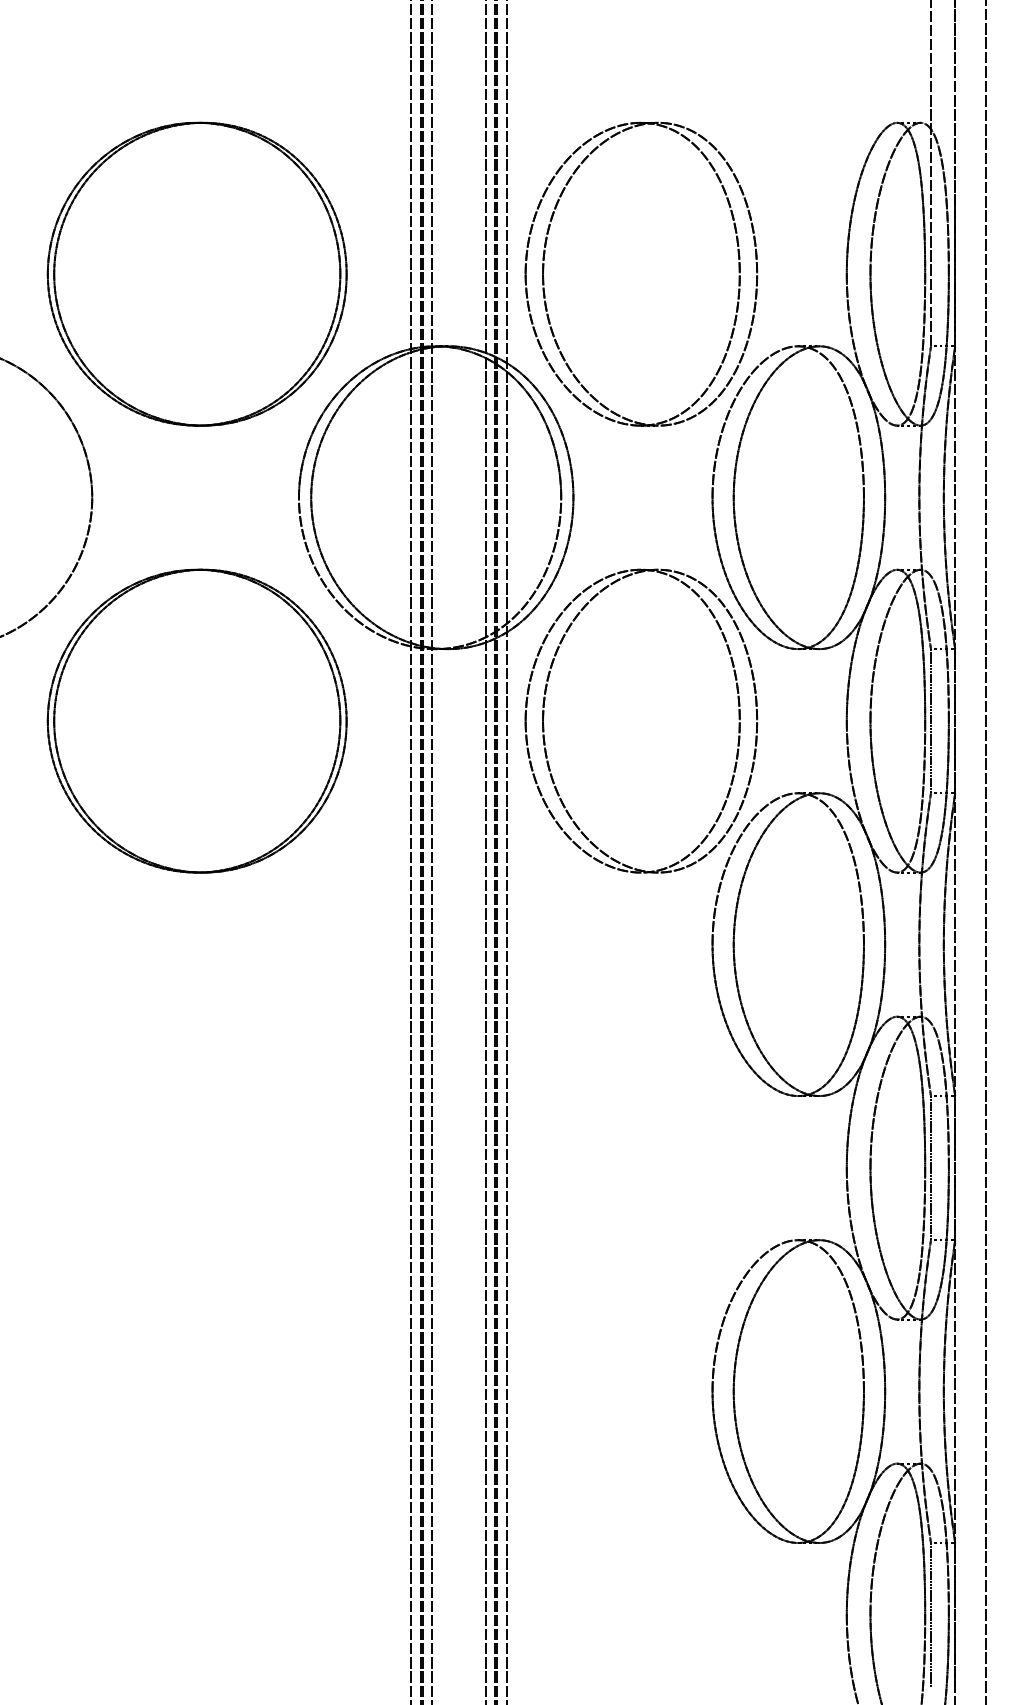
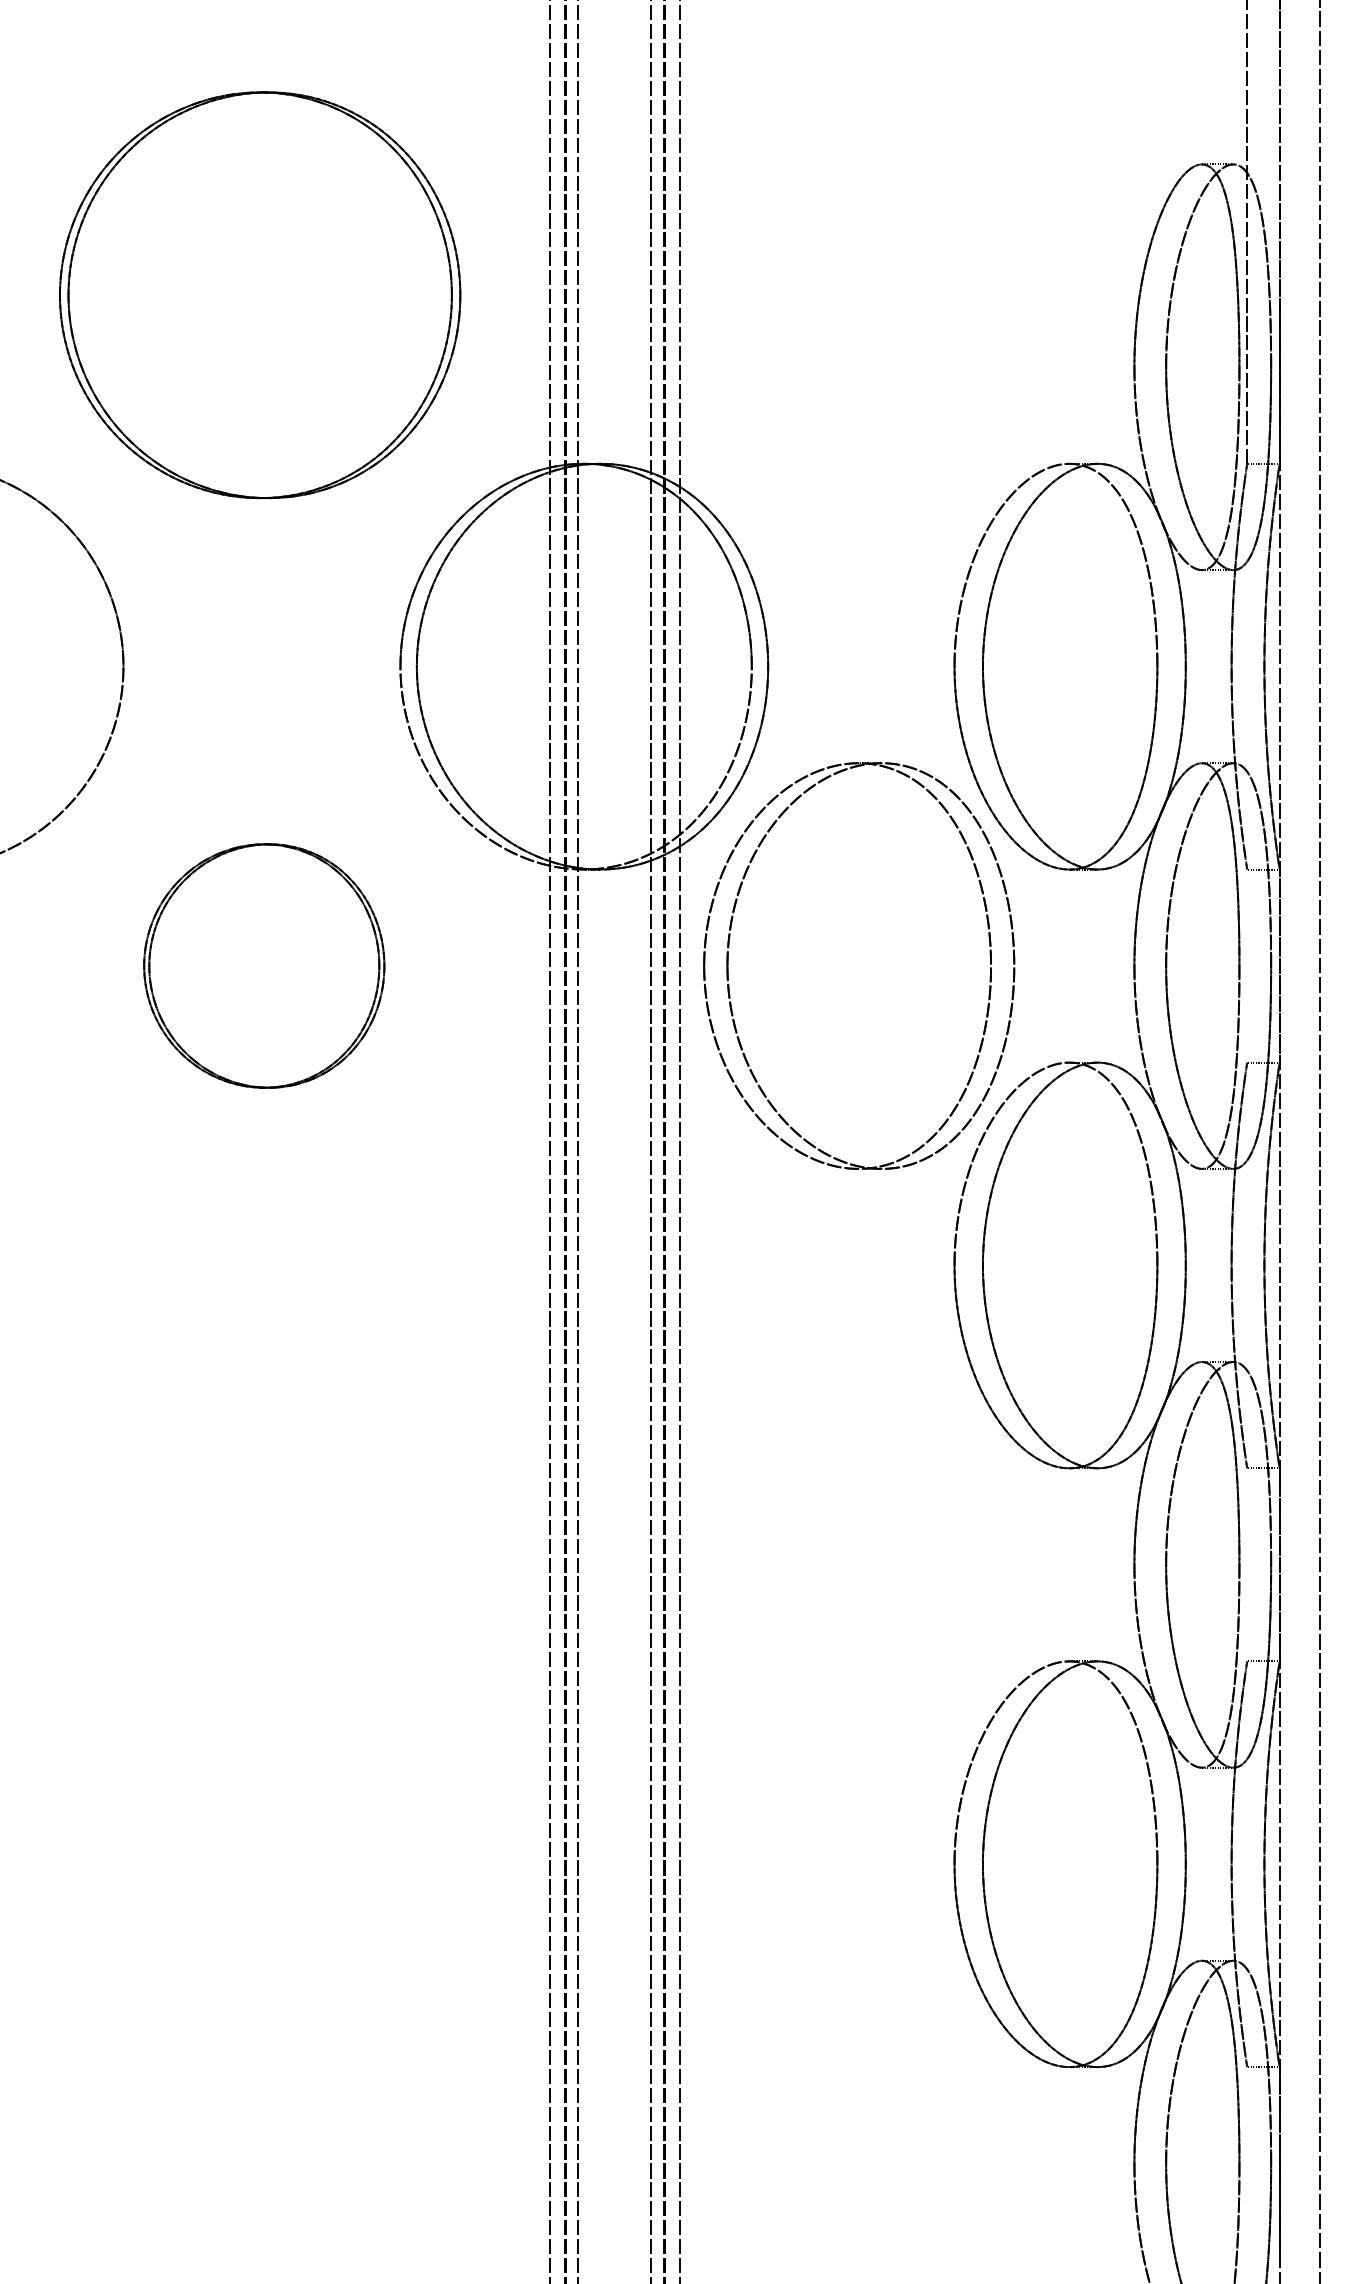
part: (738, 266) -> (989, 356), removed
part: (197, 274) -> (260, 295), moved
part: (197, 720) -> (264, 965), size x0.6
line: (931, 720) -> (1247, 965), removed
line: (931, 1167) -> (1247, 1564), removed
line: (931, 1614) -> (1247, 2163), removed

